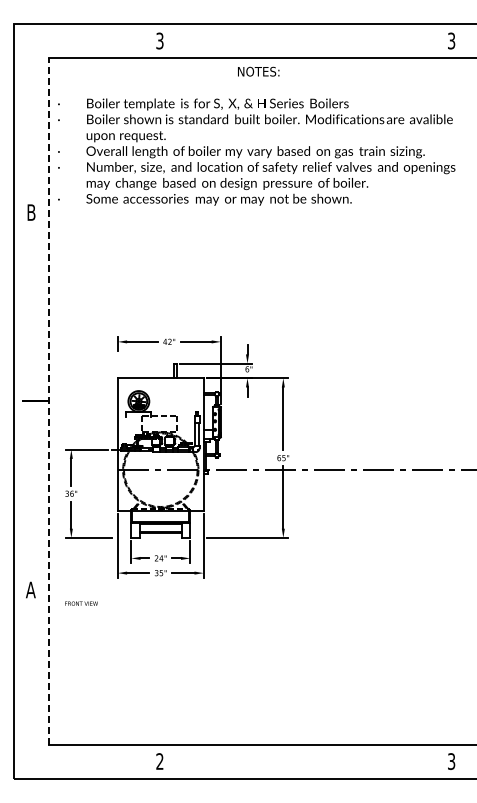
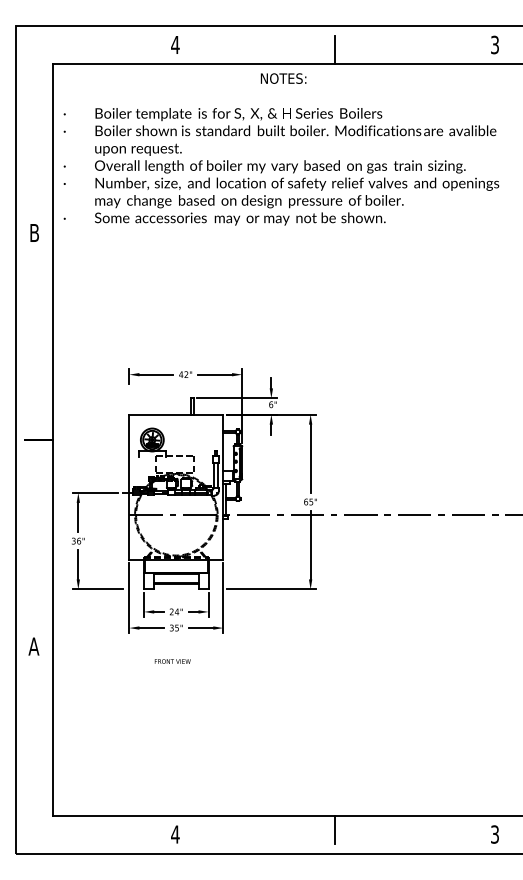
text: (159, 40) -> (174, 44), 3 -> 4
line: (305, 45) -> (334, 49), added
line: (48, 401) -> (53, 440), dashed -> solid
text: (81, 603) -> (172, 661), moved
line: (305, 757) -> (334, 830), added
text: (159, 761) -> (174, 834), 2 -> 4

